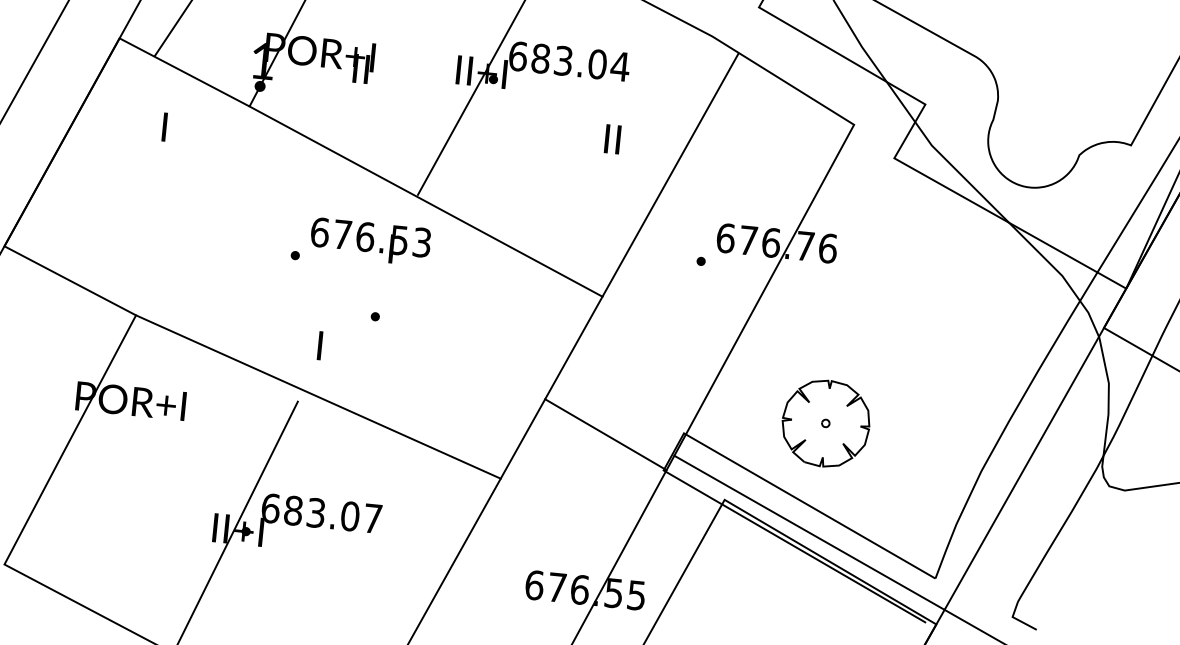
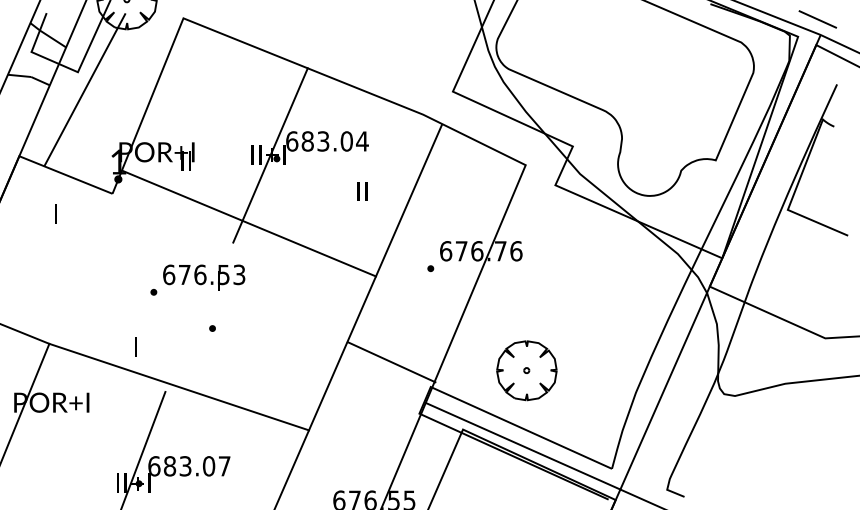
line: (424, 201) -> (248, 223), moved
text: (319, 344) -> (135, 346), moved
line: (605, 435) -> (391, 362), moved

